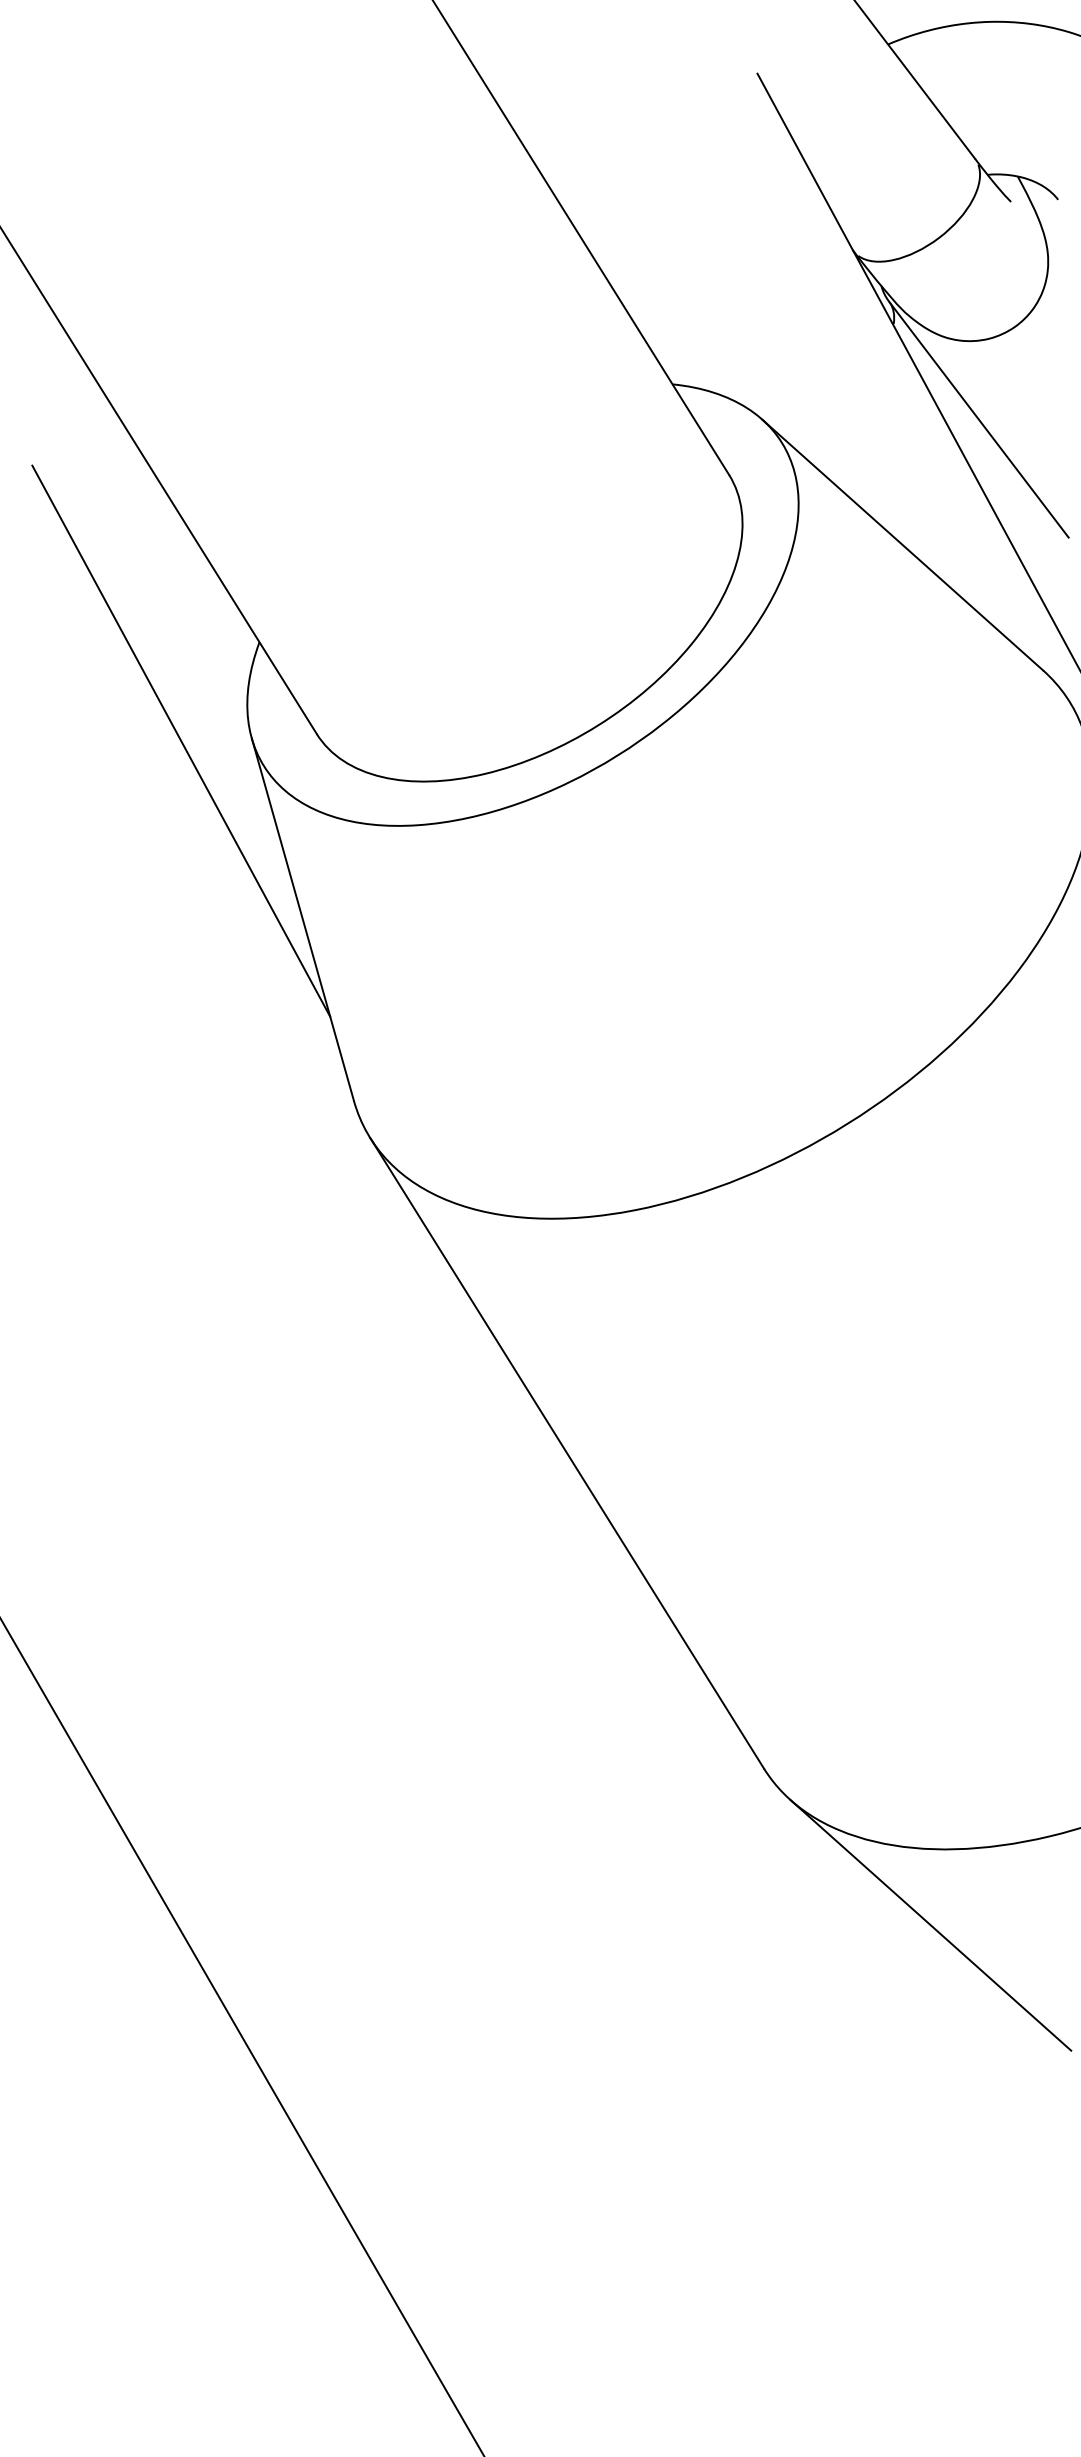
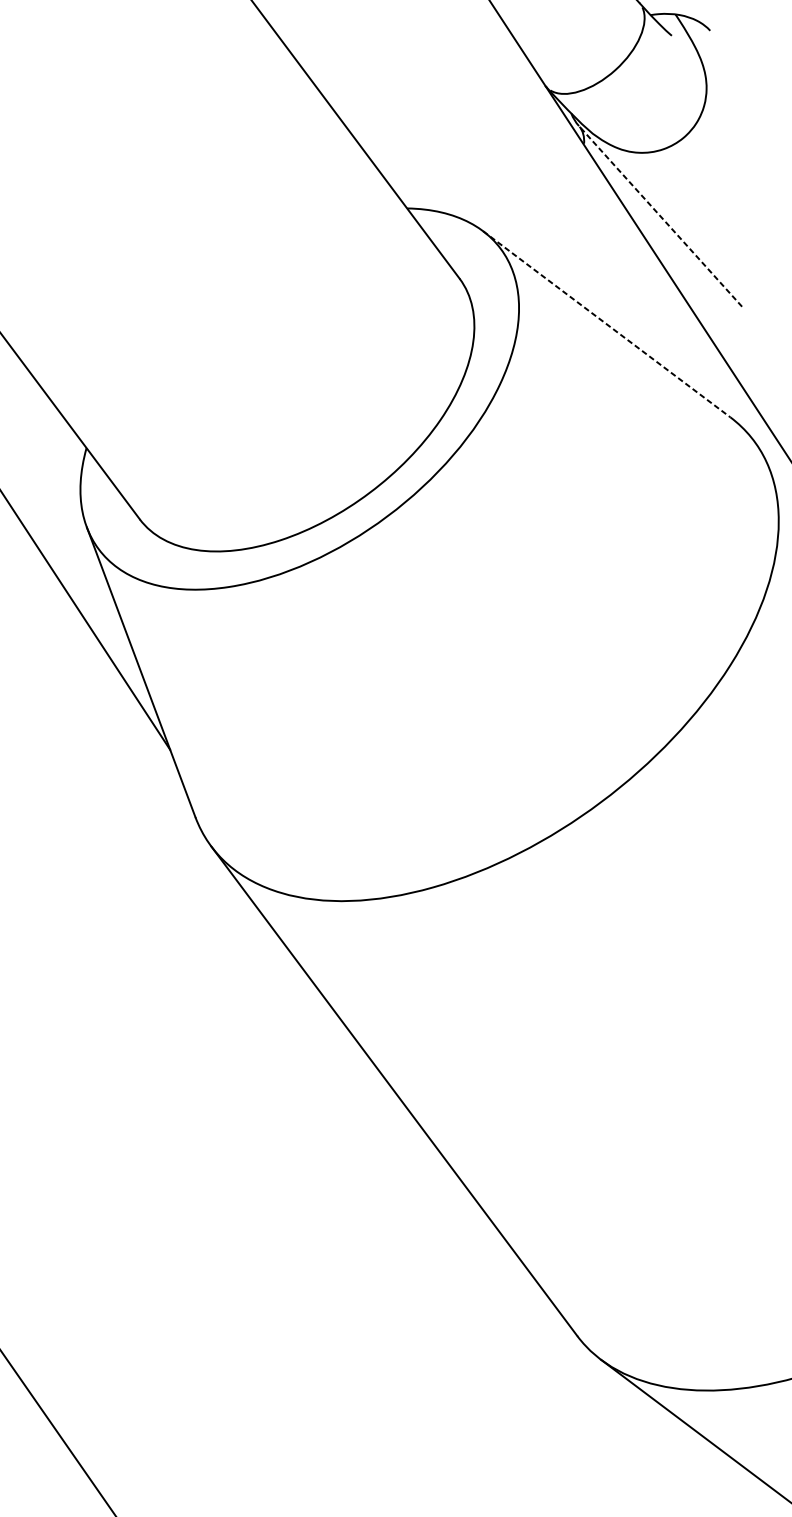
line: (978, 419) -> (660, 216), solid -> dashed
line: (903, 545) -> (607, 324), solid -> dashed

